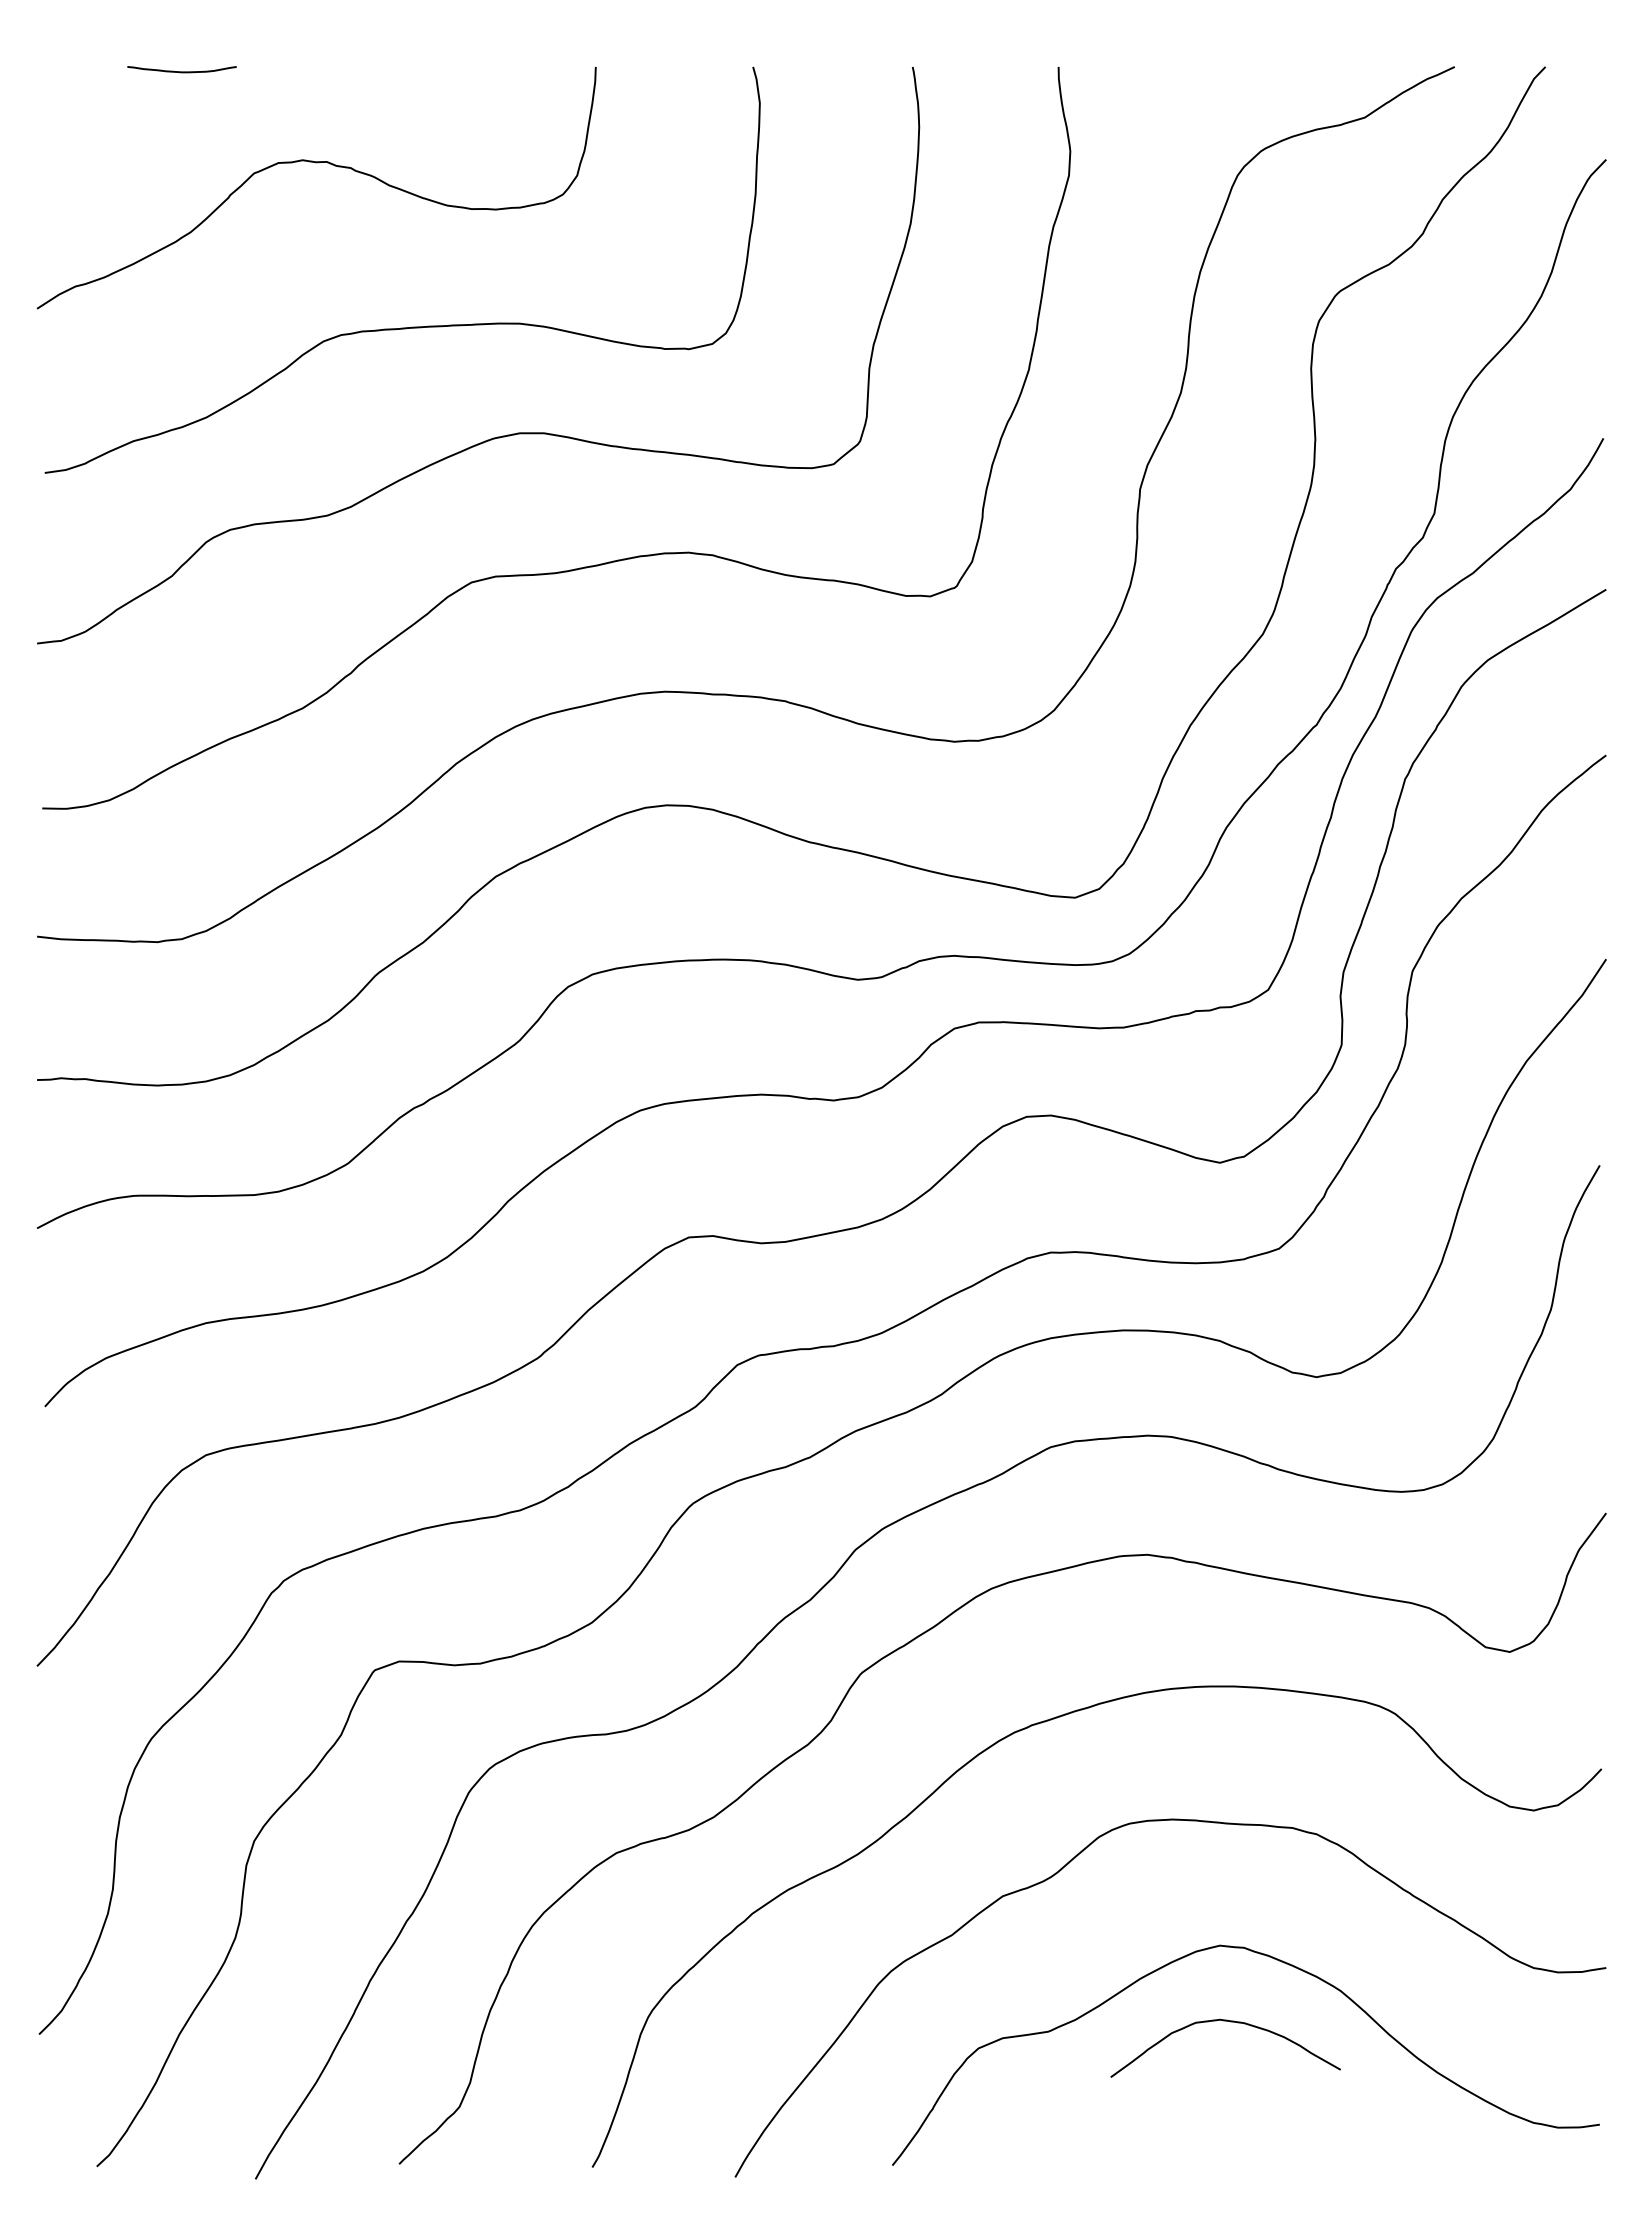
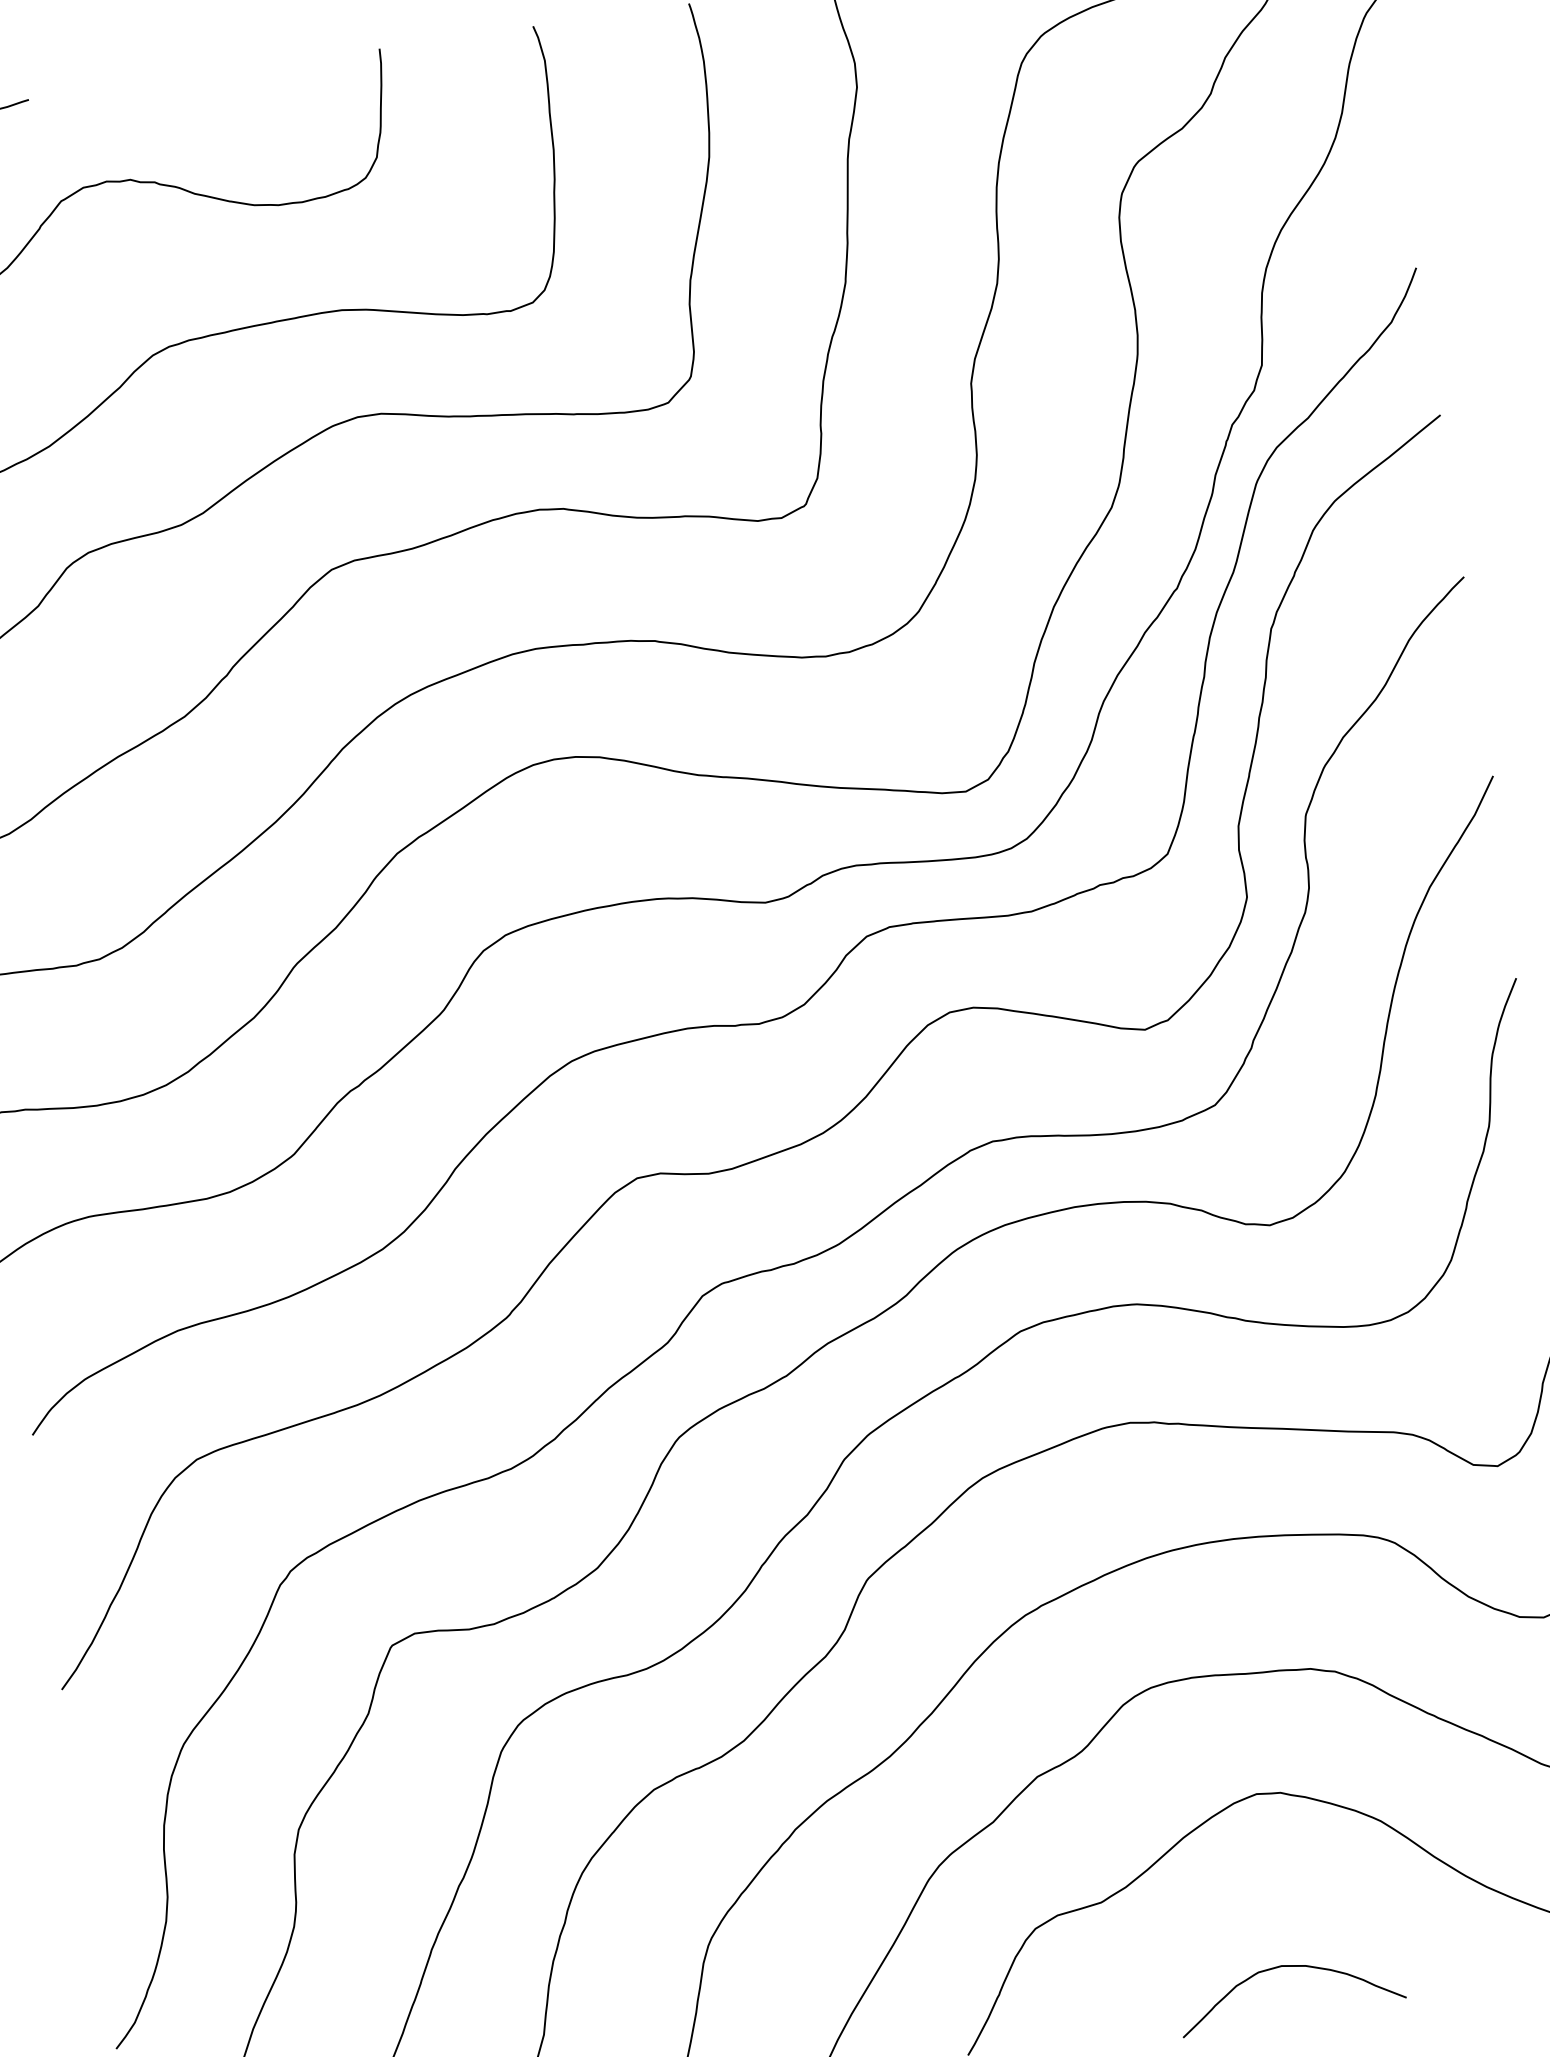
curve: (1230, 2022) -> (1292, 1967), moved

